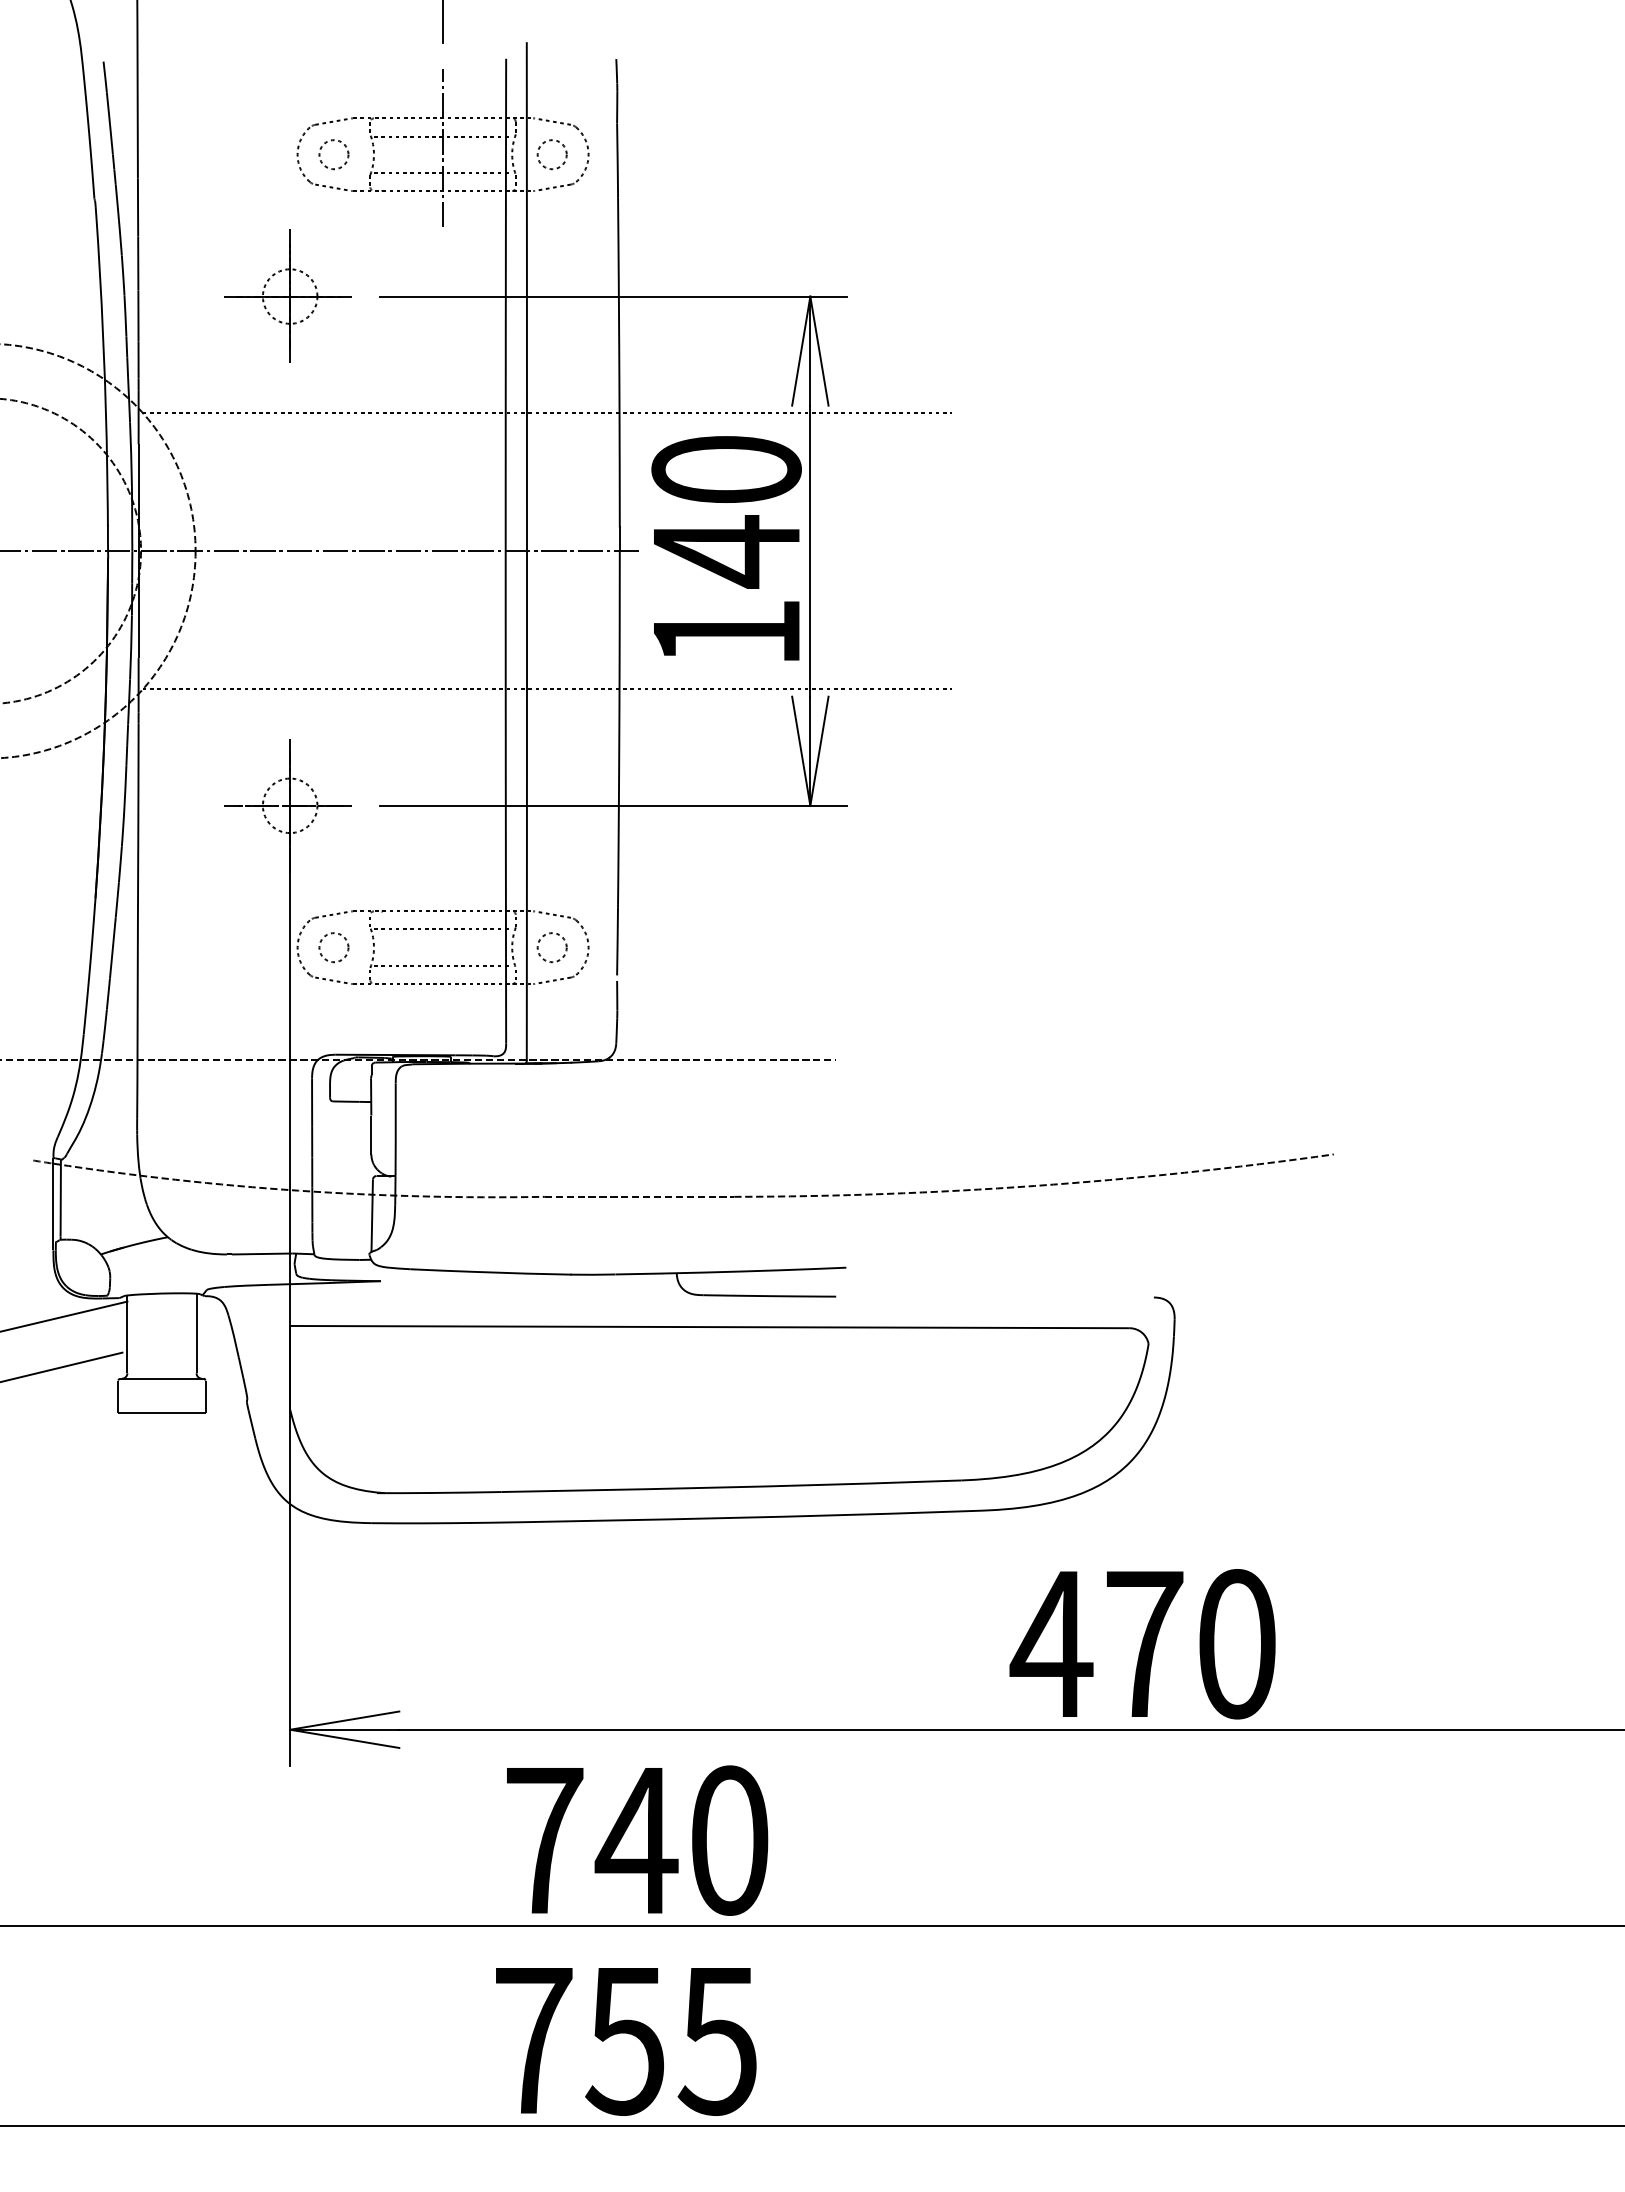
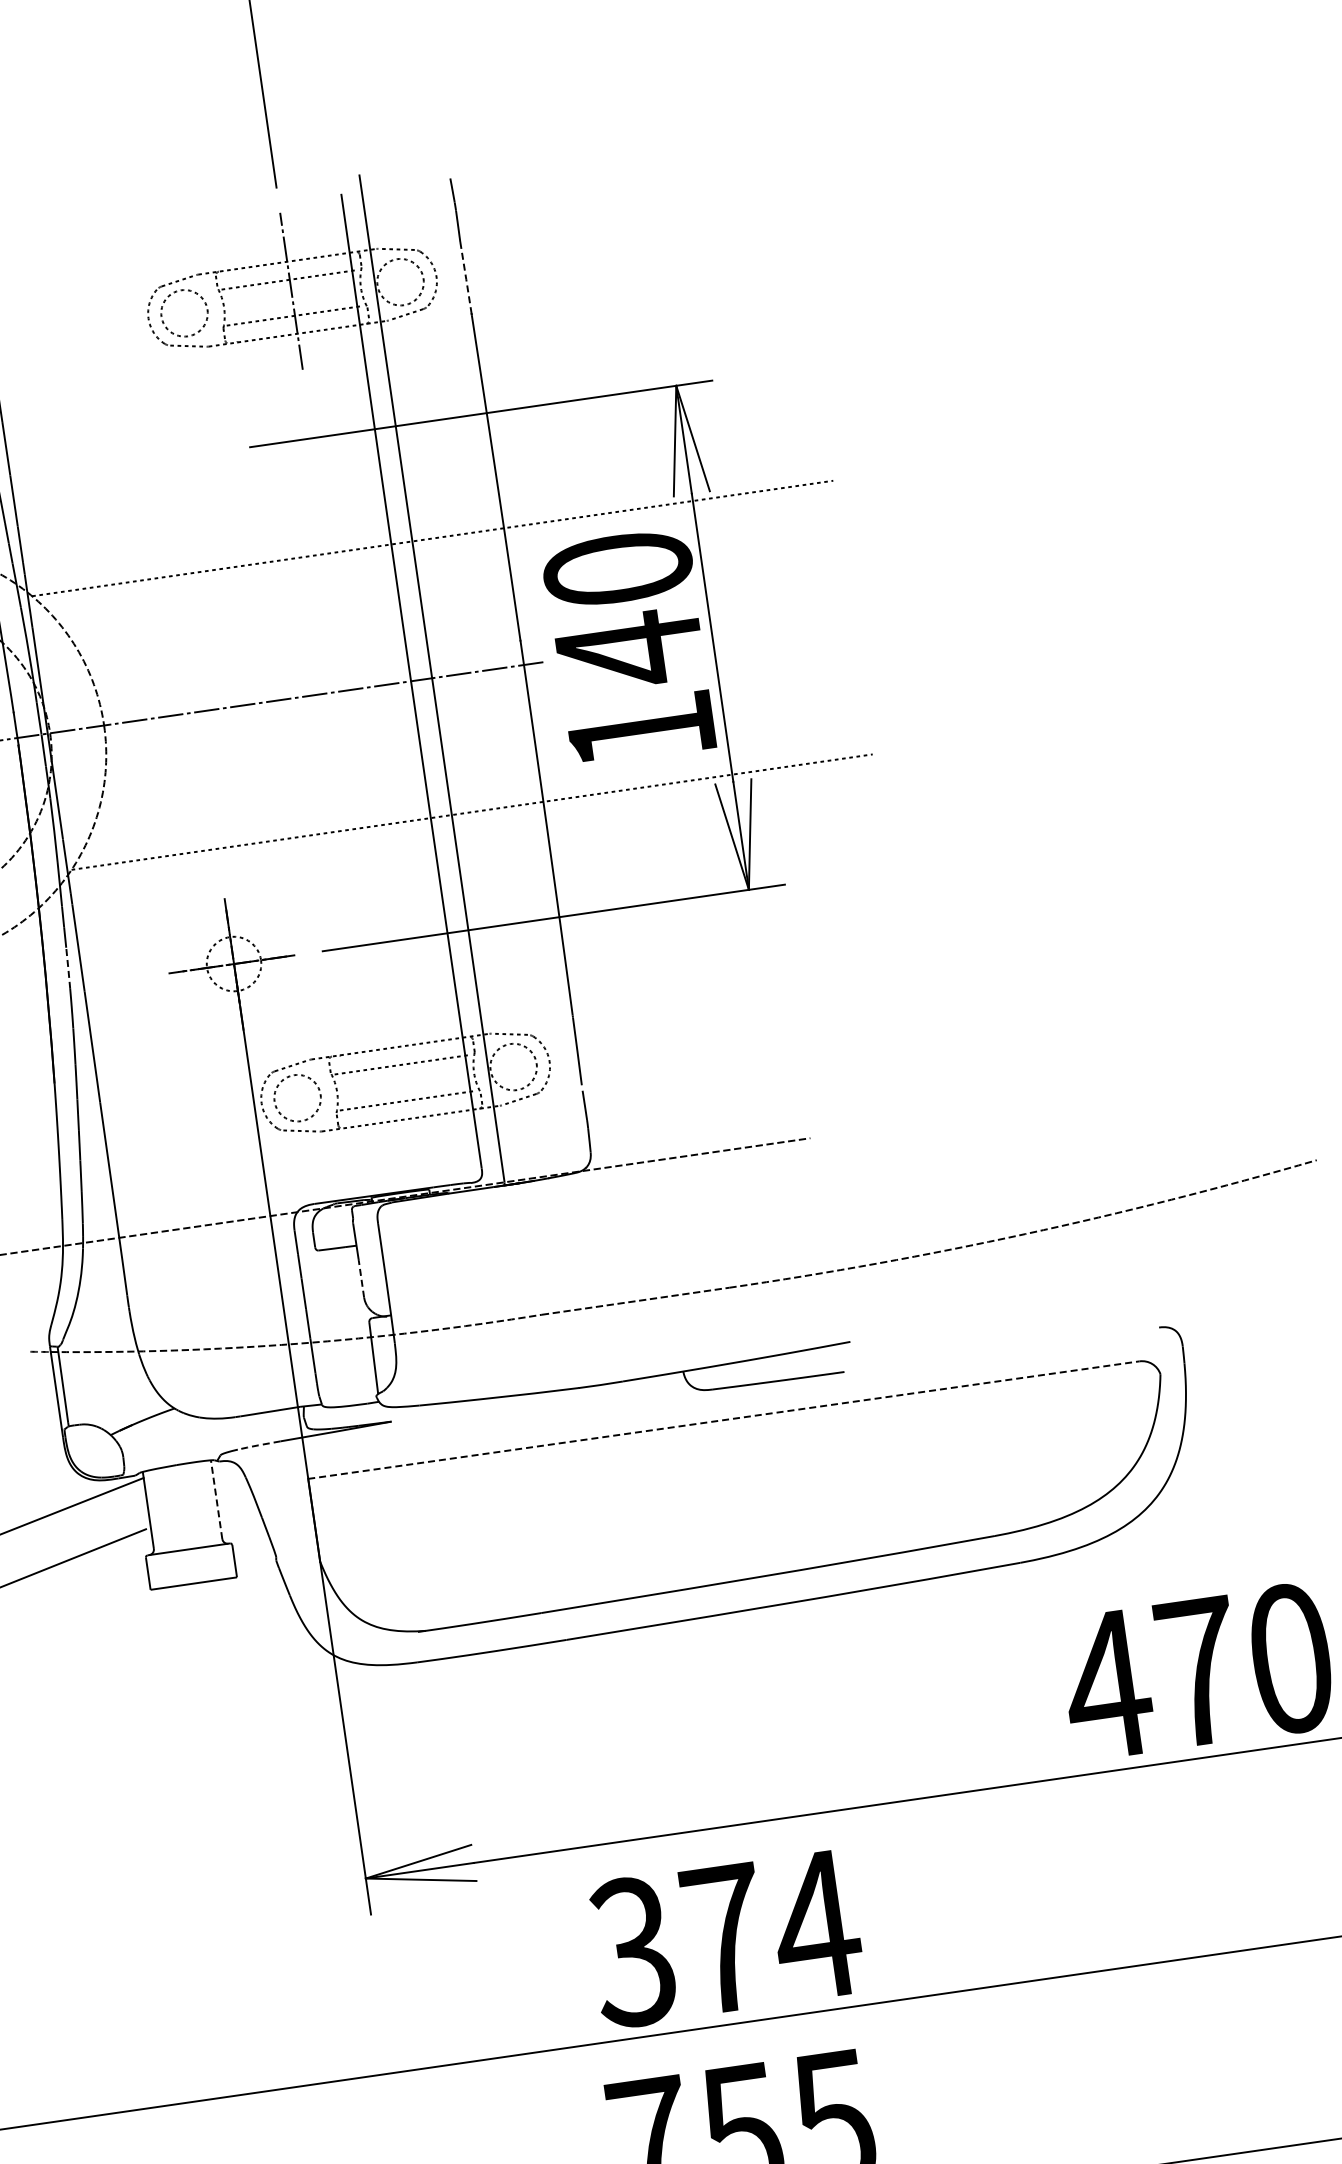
circle: (333, 154) -> (184, 313), size x1.6
circle: (551, 154) -> (399, 282), size x1.6
line: (617, 160) -> (465, 278), solid -> dashed
part: (287, 295) -> (158, 459), removed
line: (125, 786) -> (68, 968), solid -> dashed
circle: (333, 947) -> (297, 1098), size x1.6
circle: (551, 947) -> (512, 1067), size x1.6
line: (371, 1135) -> (361, 1278), solid -> dashed
line: (245, 1285) -> (258, 1445), solid -> dashed
line: (709, 1327) -> (723, 1420), solid -> dashed
line: (196, 1333) -> (216, 1499), solid -> dashed
text: (637, 1840) -> (725, 1938), 740 -> 374

